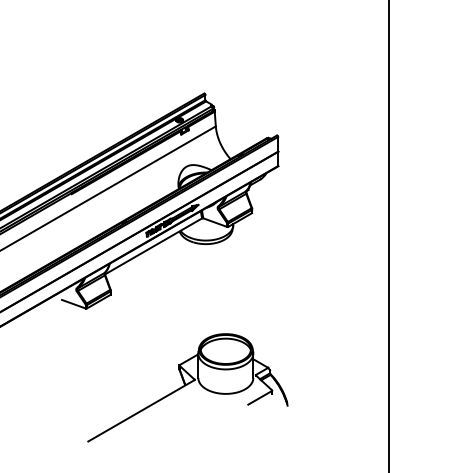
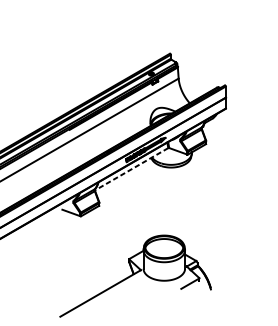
line: (153, 246) -> (131, 169), solid -> dashed
part: (187, 387) -> (135, 275), moved

